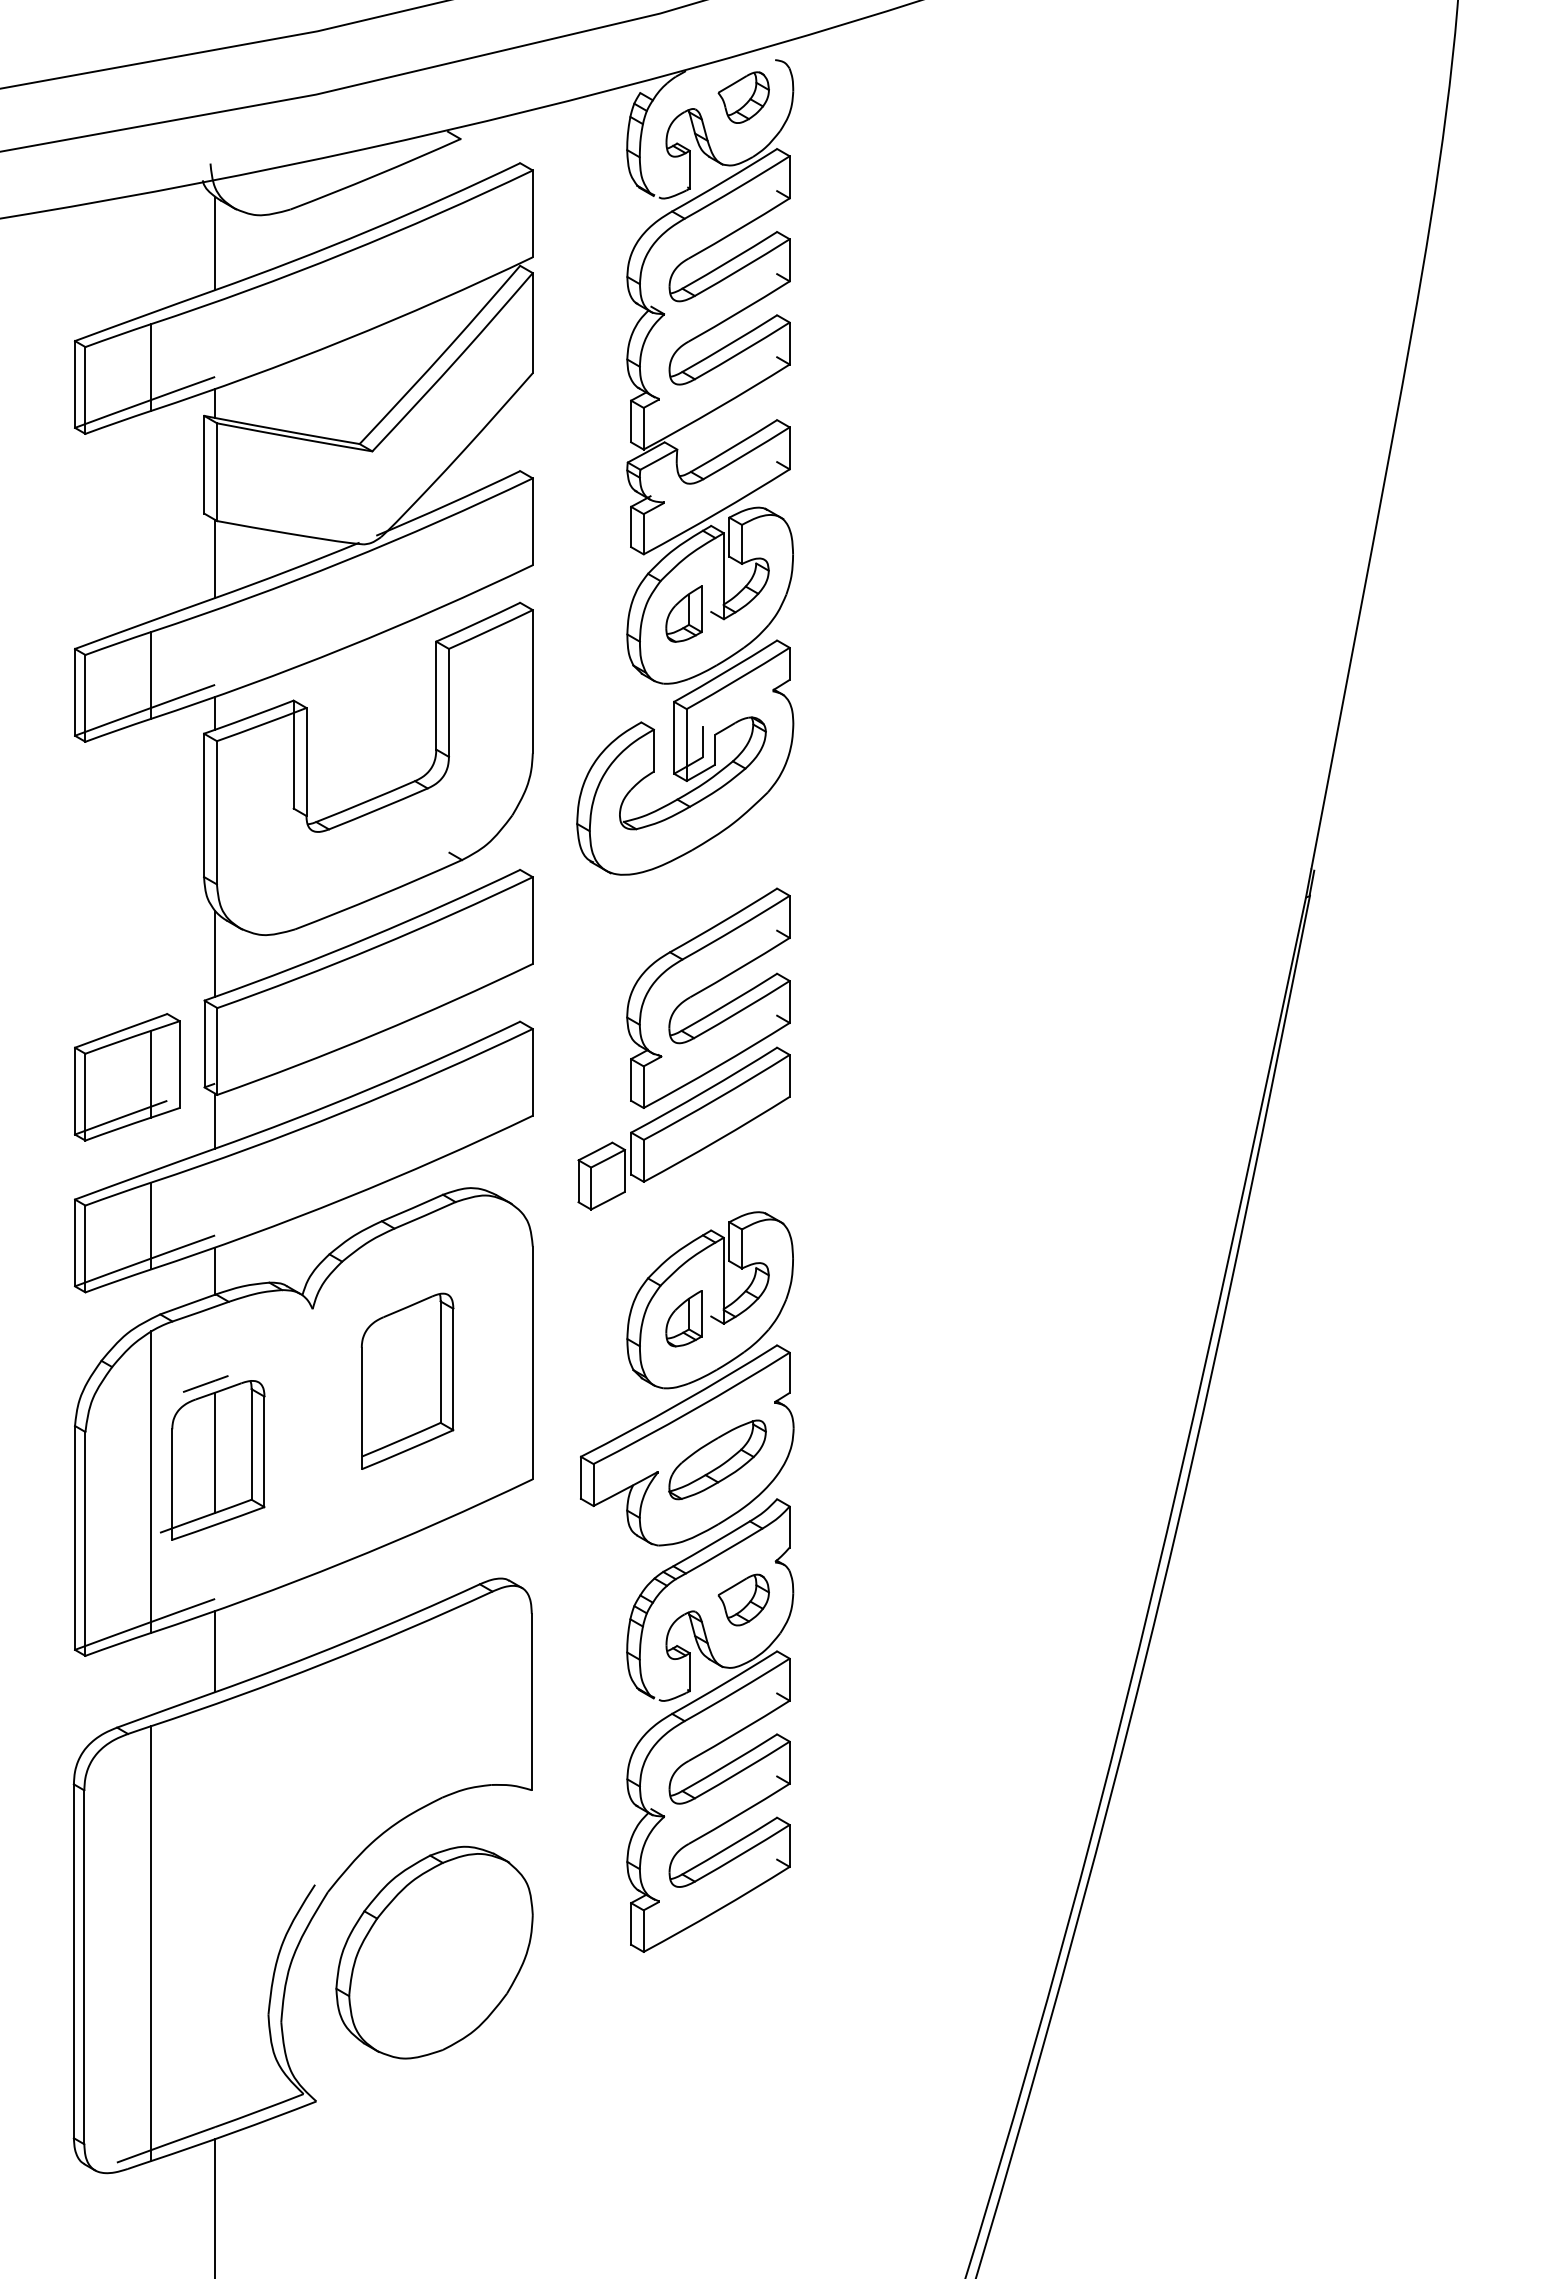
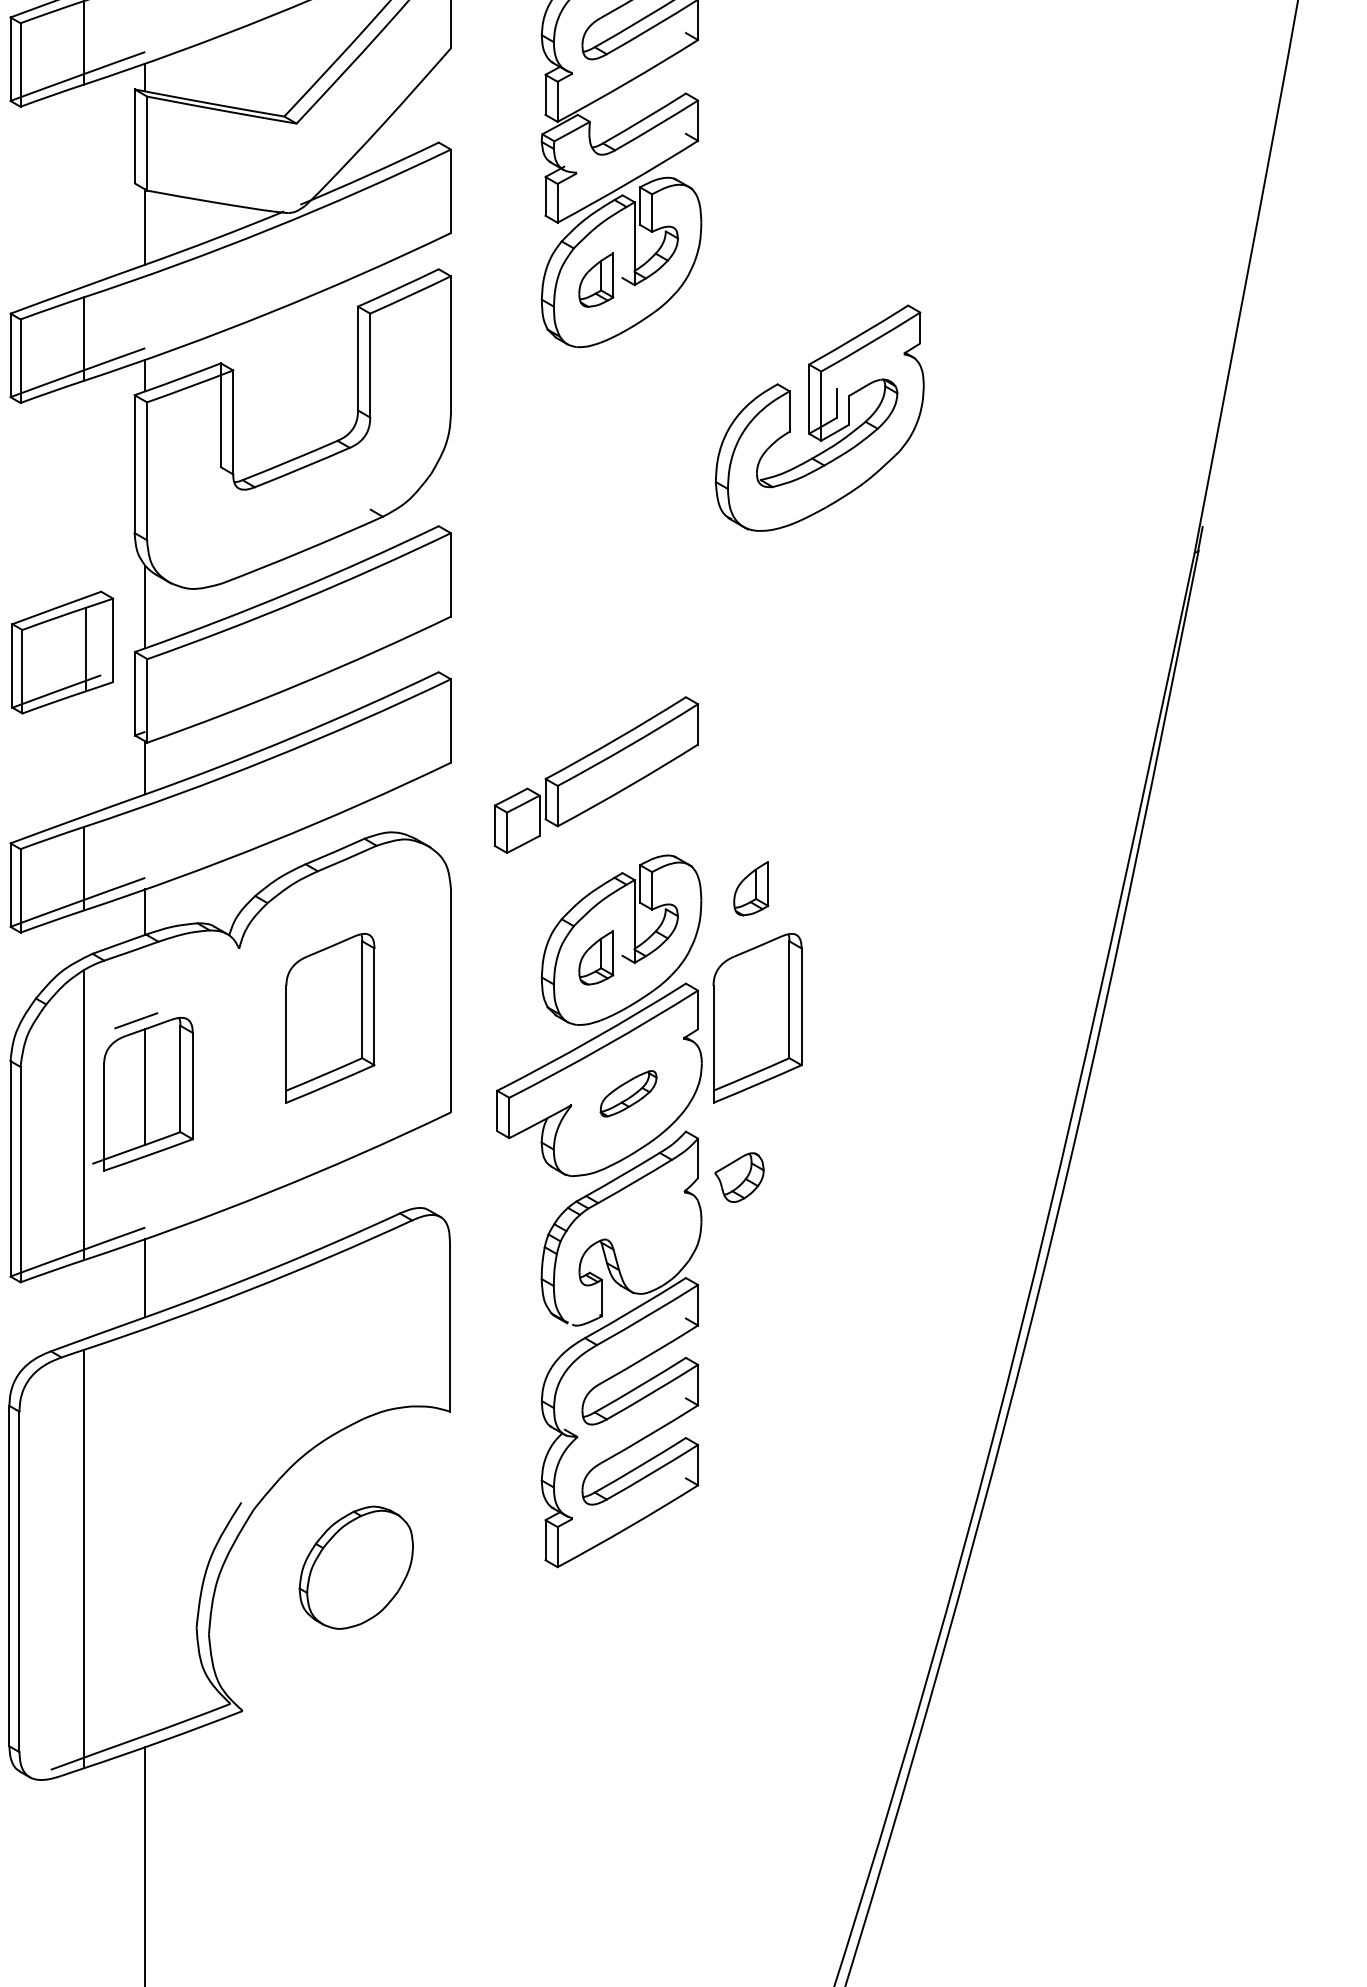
part: (685, 757) -> (820, 418), moved
part: (704, 990) -> (616, 642), removed
part: (127, 1077) -> (62, 652), moved
part: (844, 1246) -> (750, 888), added
part: (851, 1380) -> (757, 1017), added
part: (717, 1459) -> (628, 1093), size x0.6
part: (743, 1599) -> (739, 1177), moved
part: (434, 1952) -> (356, 1567), size x0.6

